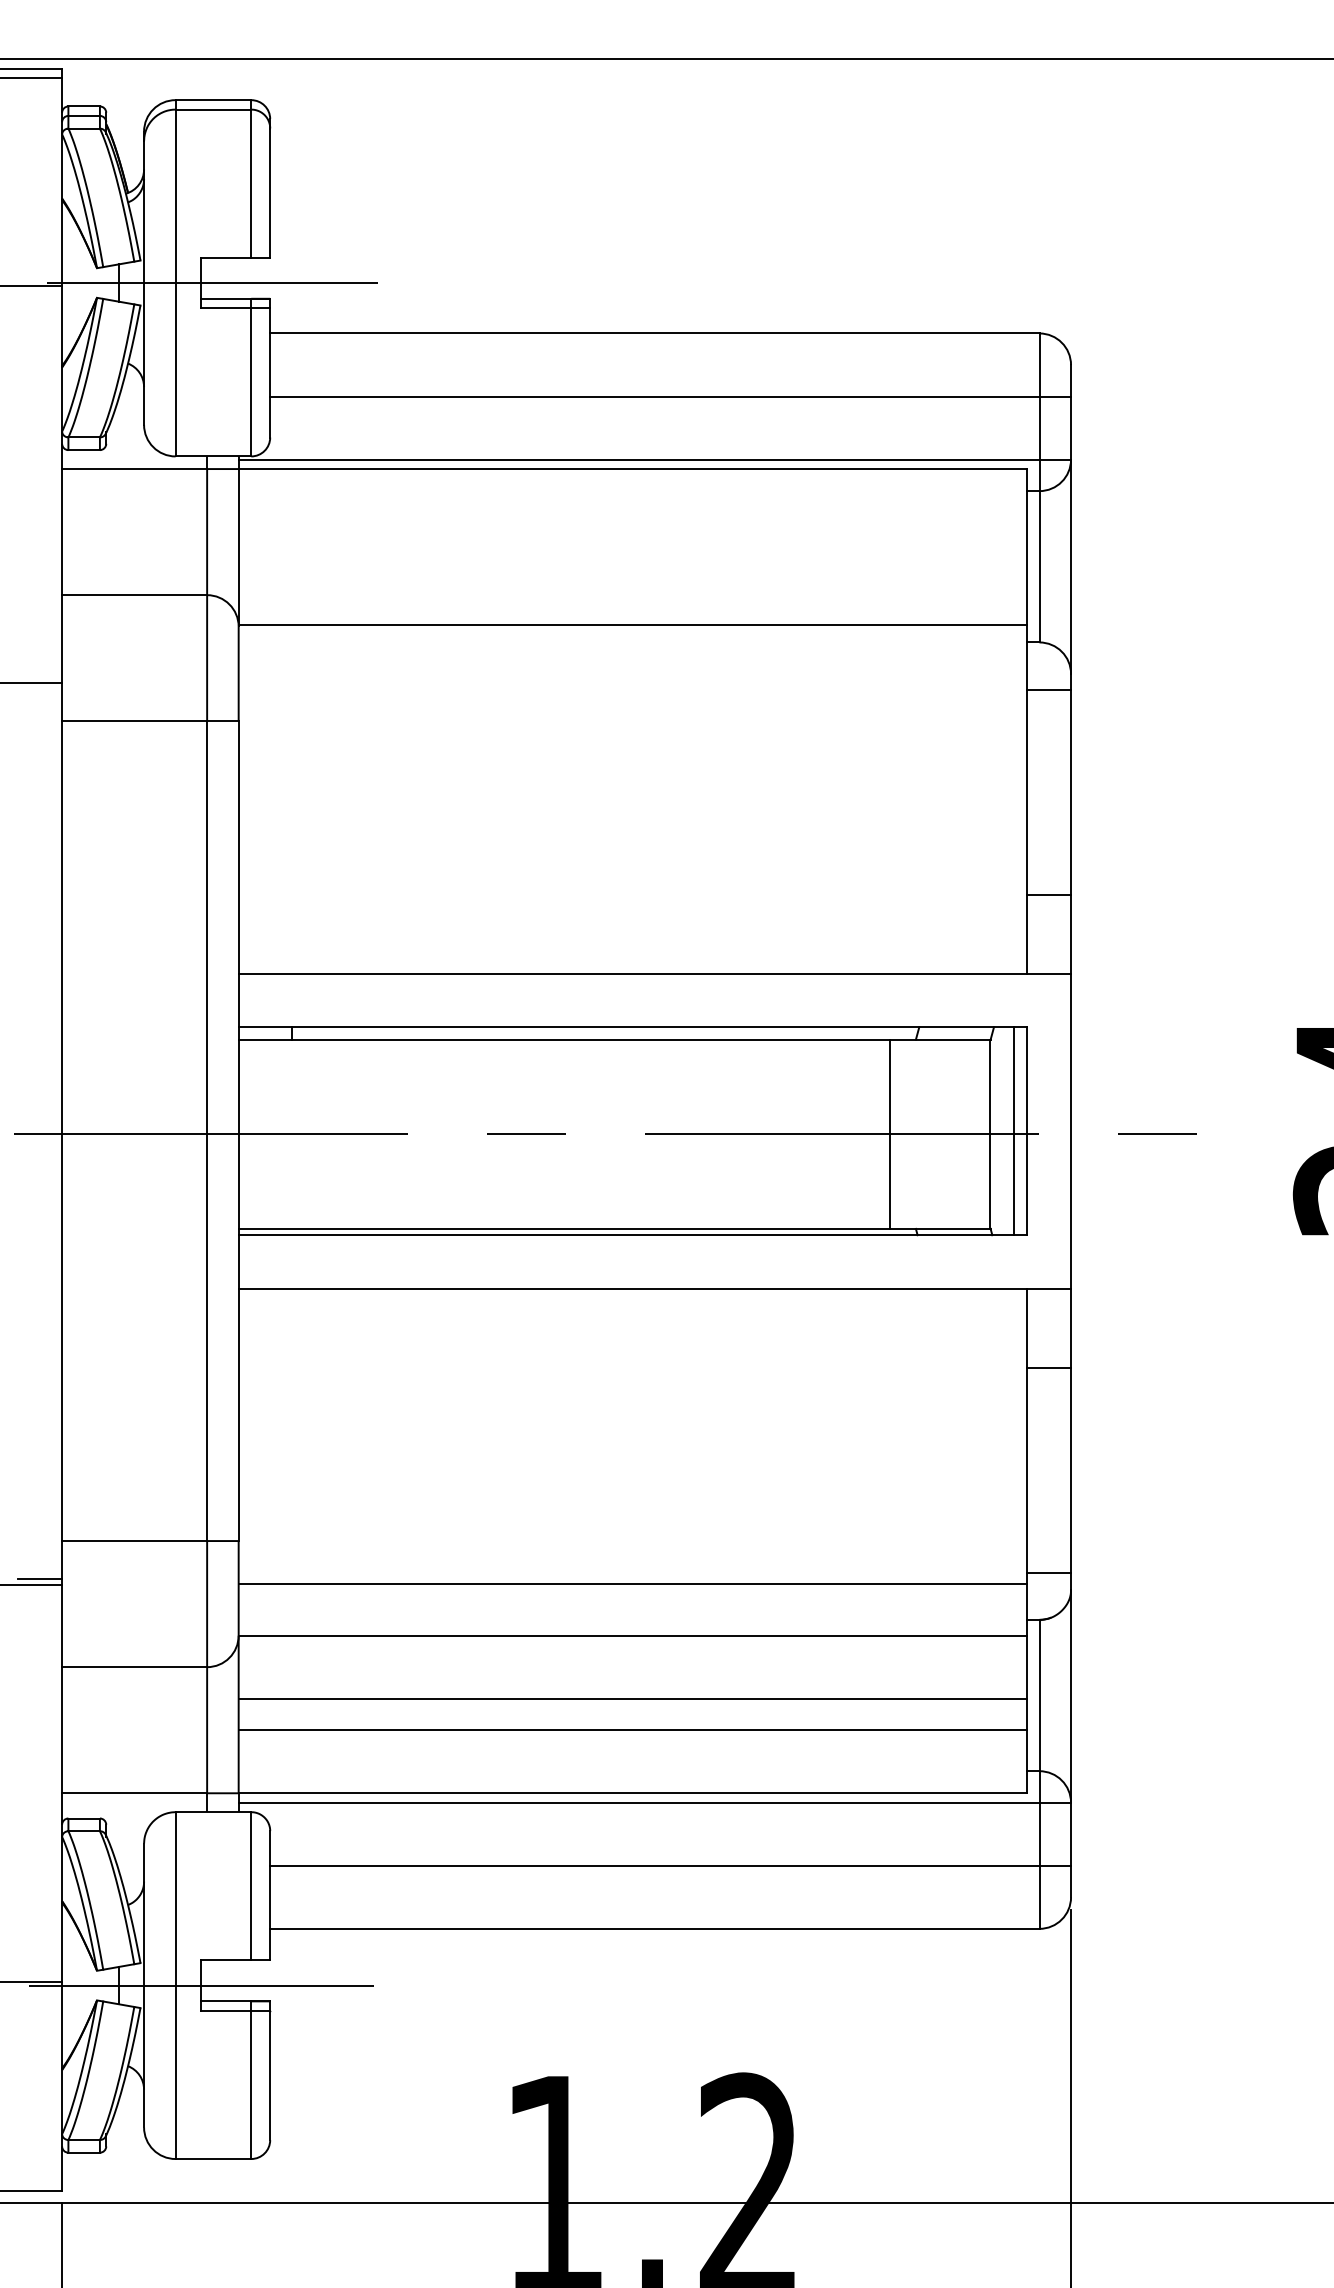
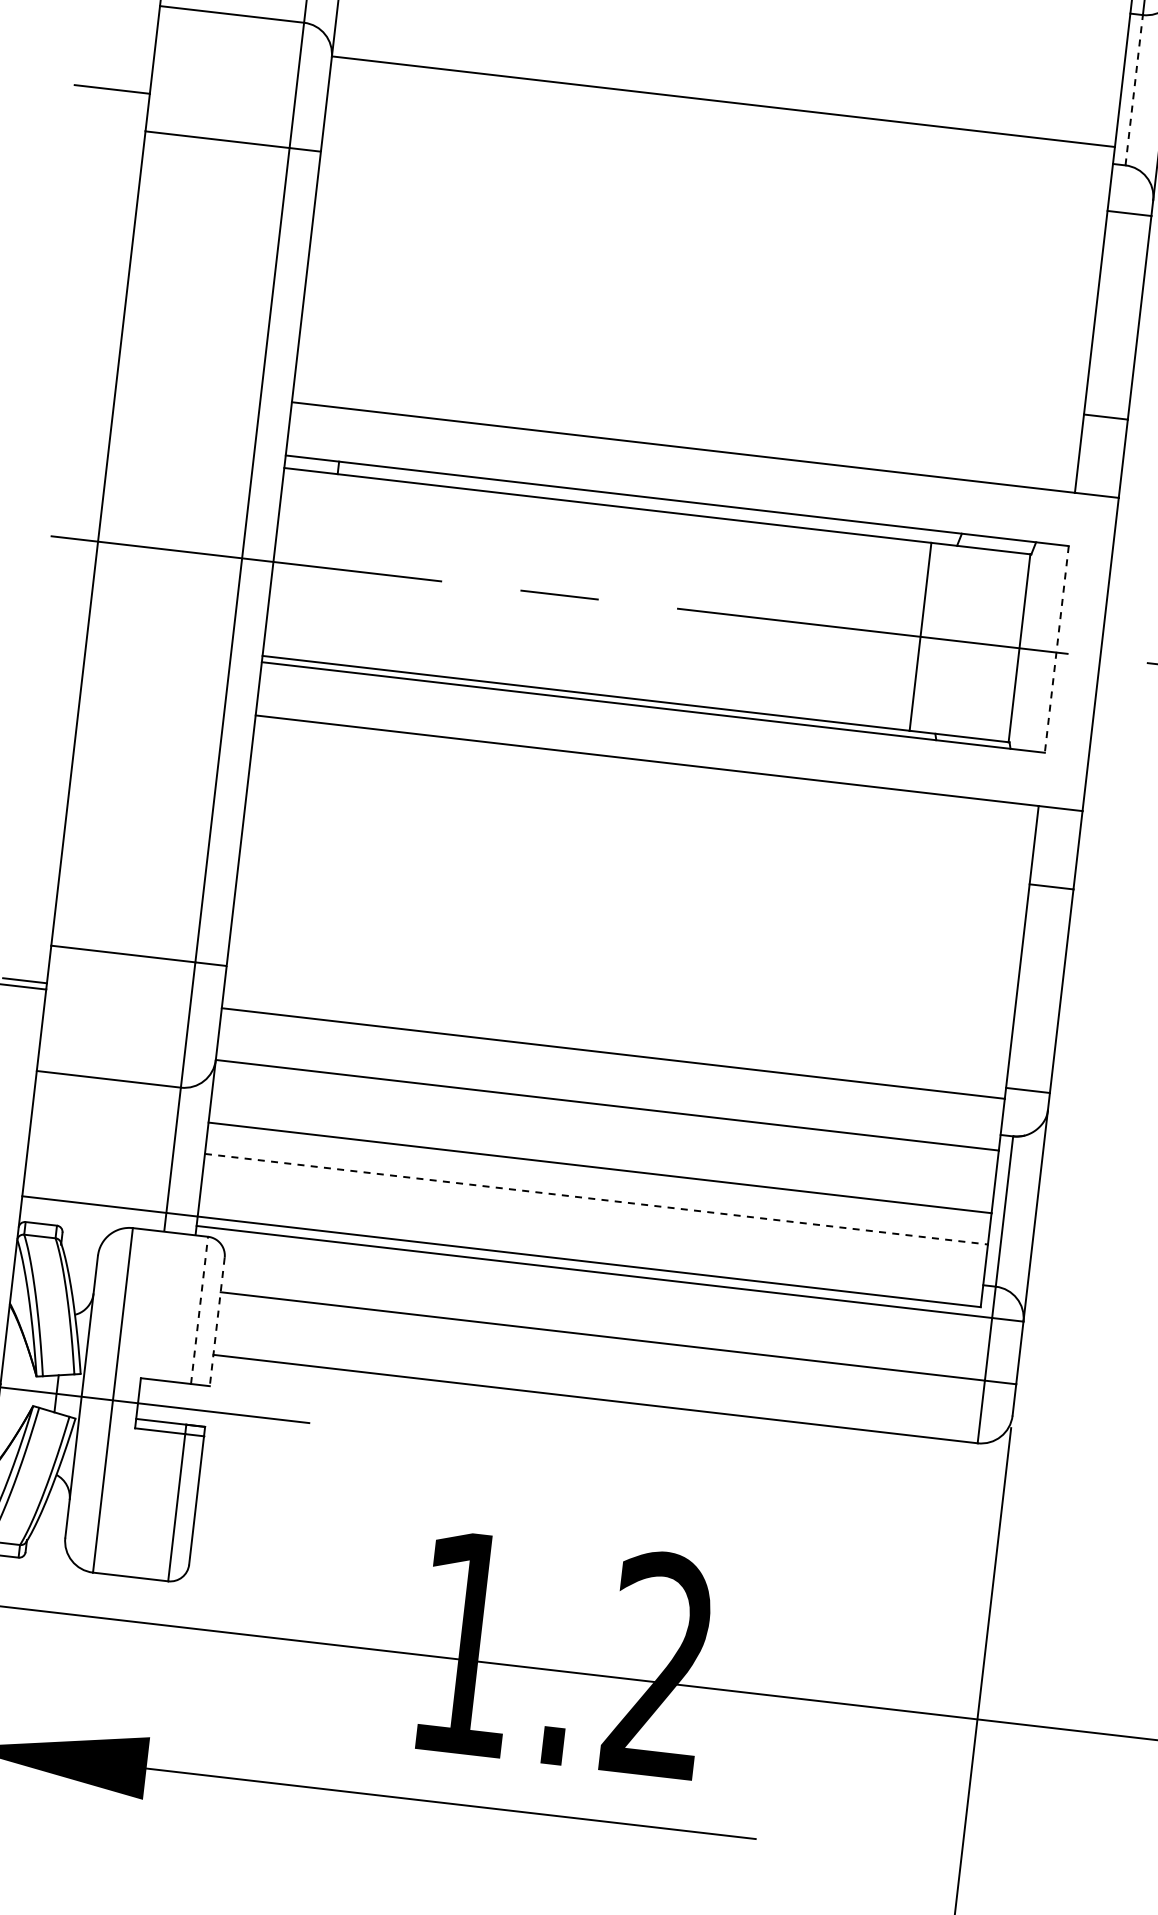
line: (1039, 566) -> (1134, 89), solid -> dashed
line: (1014, 1131) -> (1044, 648), removed
line: (1026, 1131) -> (1056, 649), solid -> dashed
line: (633, 1730) -> (597, 1199), solid -> dashed
line: (251, 1885) -> (199, 1309), solid -> dashed
line: (270, 1895) -> (217, 1321), solid -> dashed

